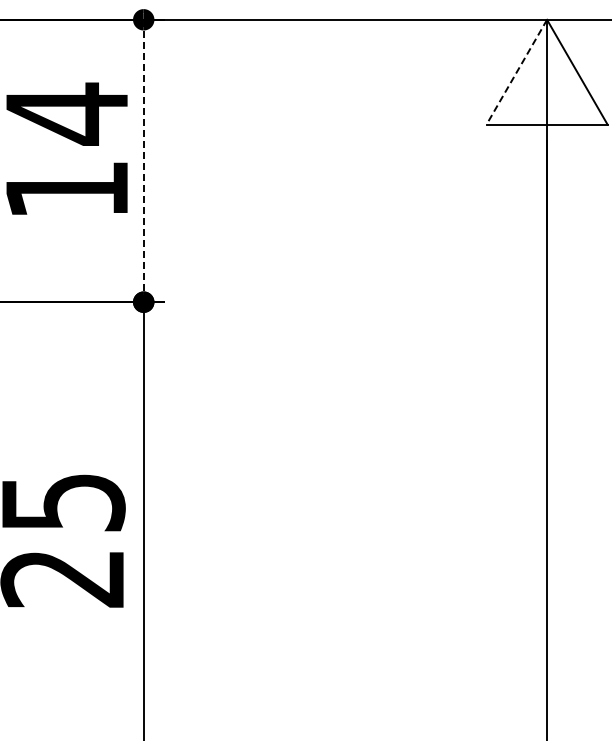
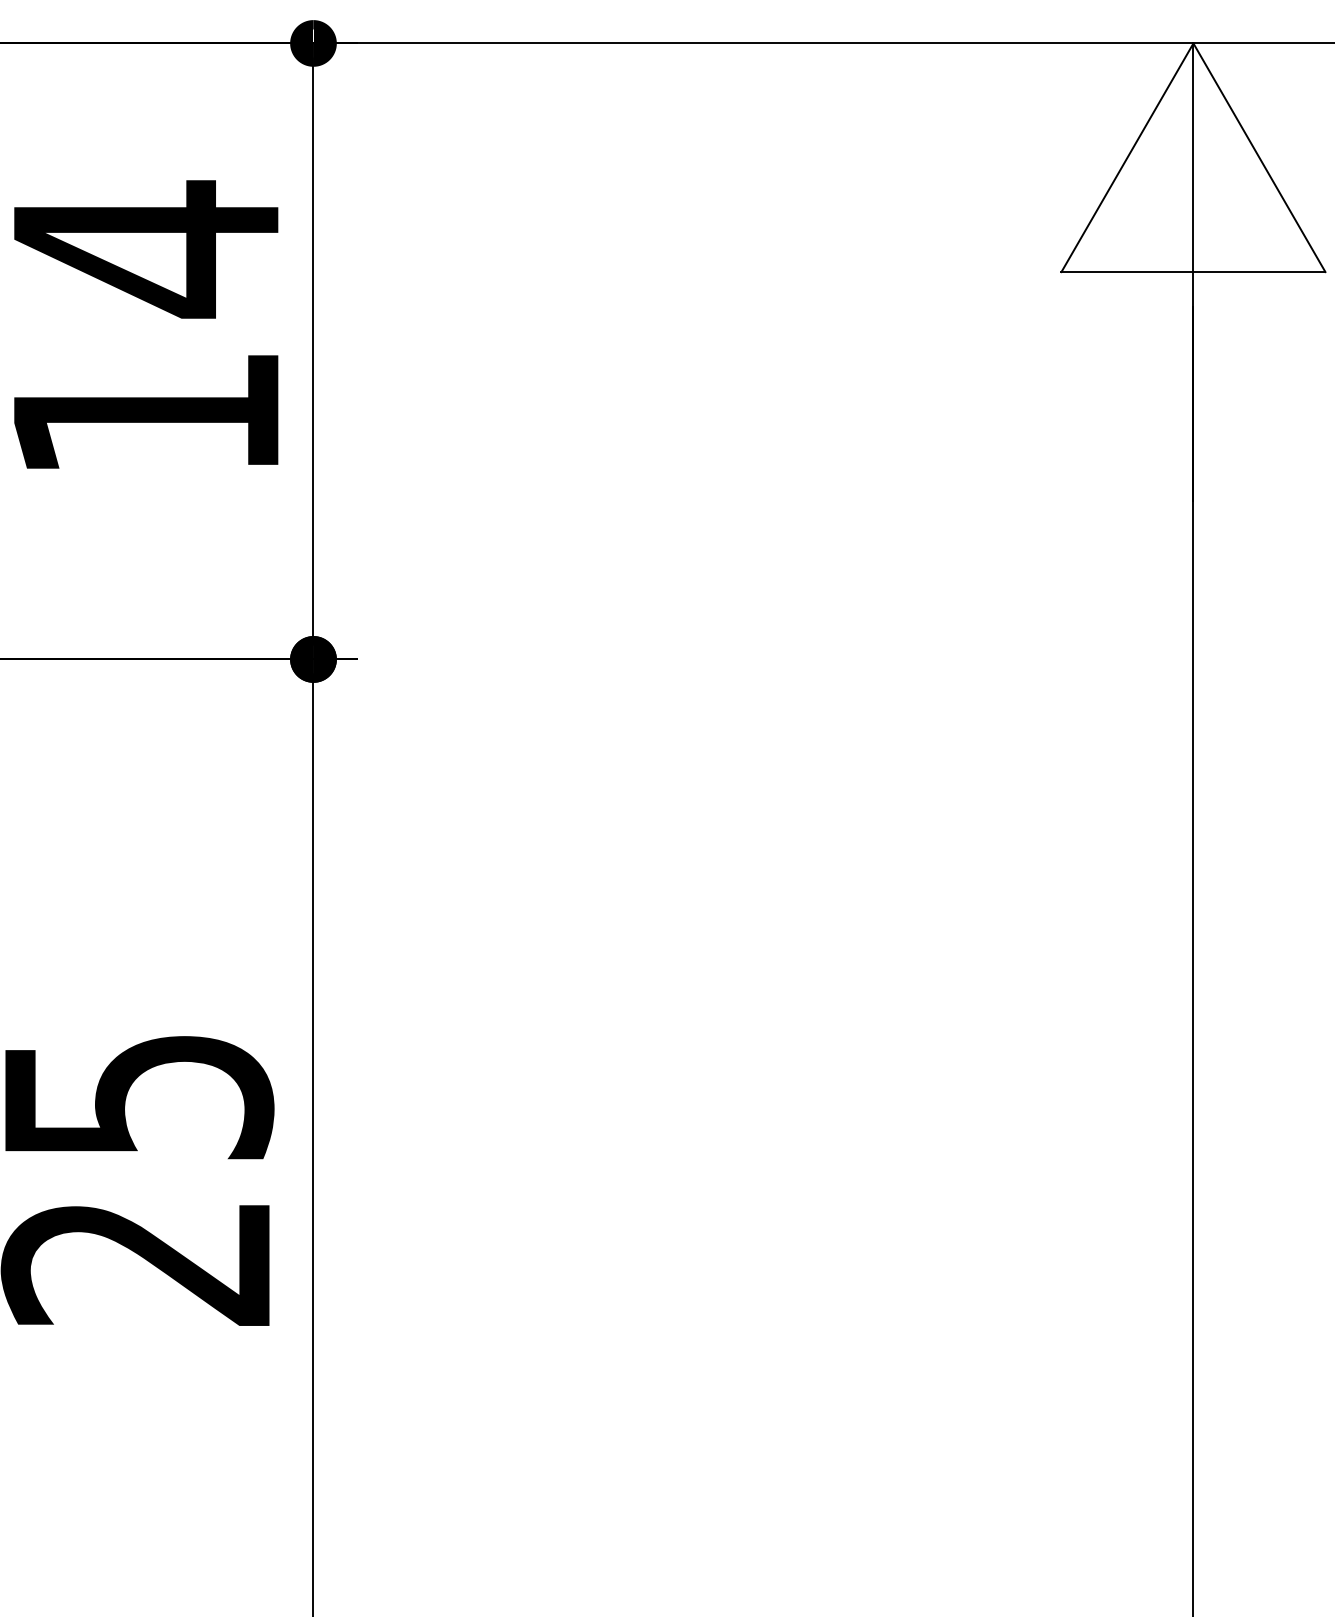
line: (516, 72) -> (1126, 158), dashed -> solid
line: (143, 161) -> (312, 352), dashed -> solid

